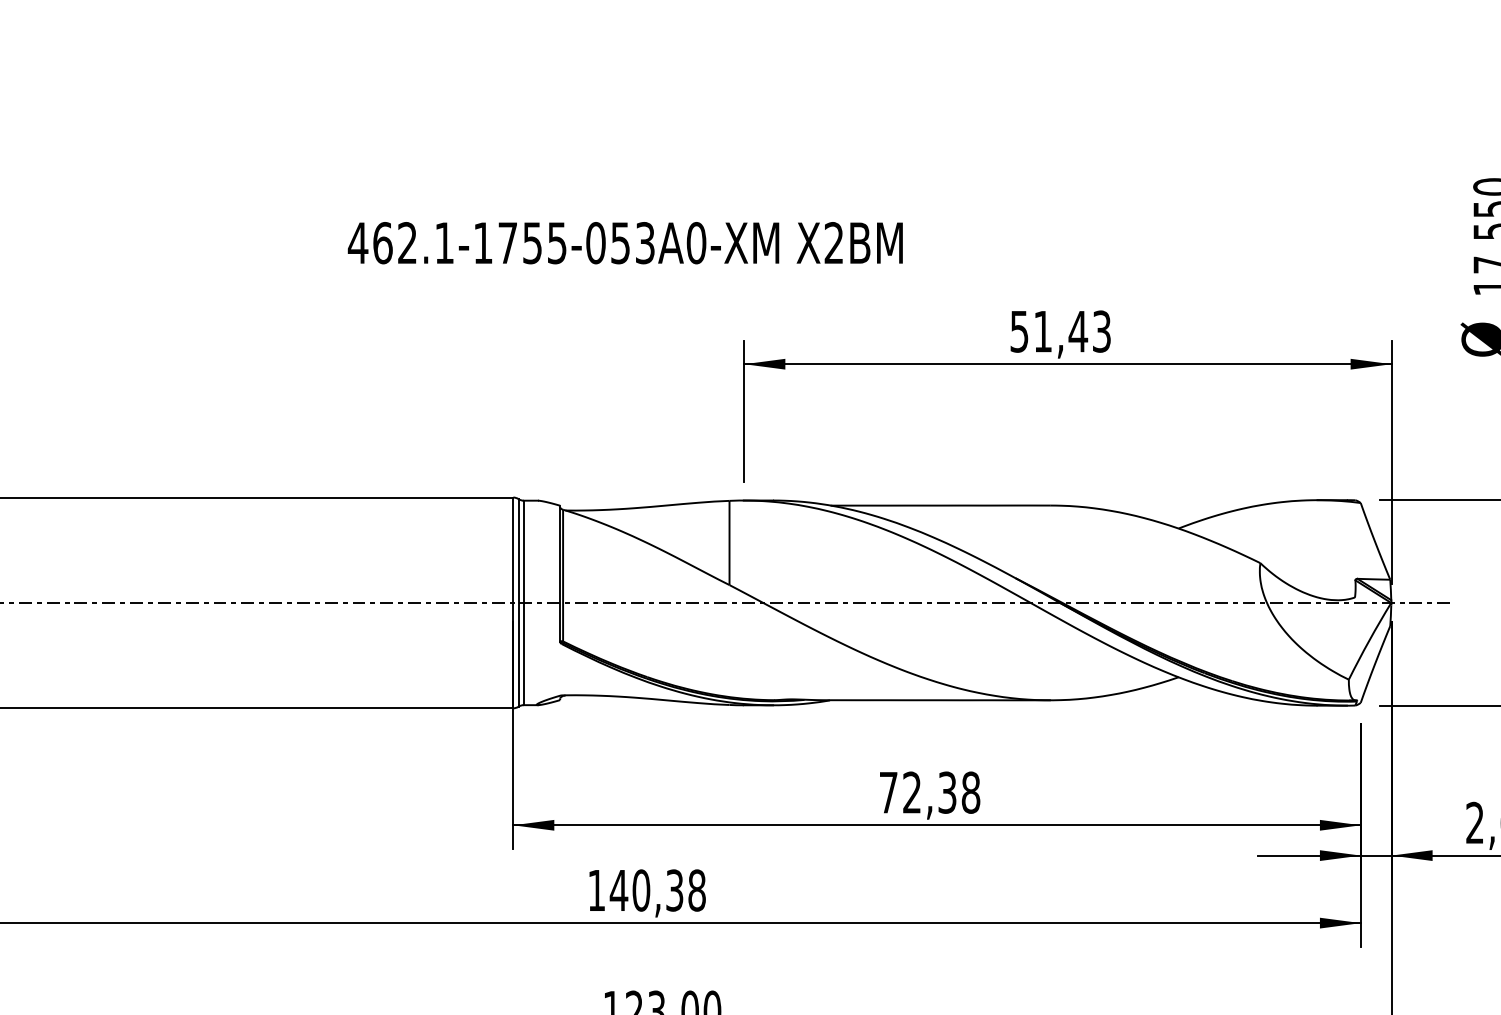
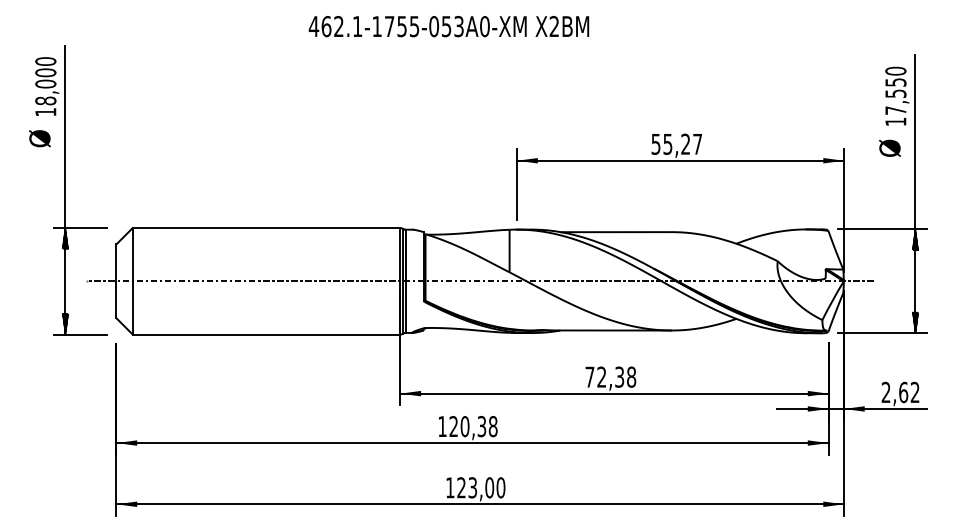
text: (624, 242) -> (448, 26), moved
text: (1071, 330) -> (682, 143), 51,43 -> 55,27
text: (618, 890) -> (453, 426), 140,38 -> 120,38

